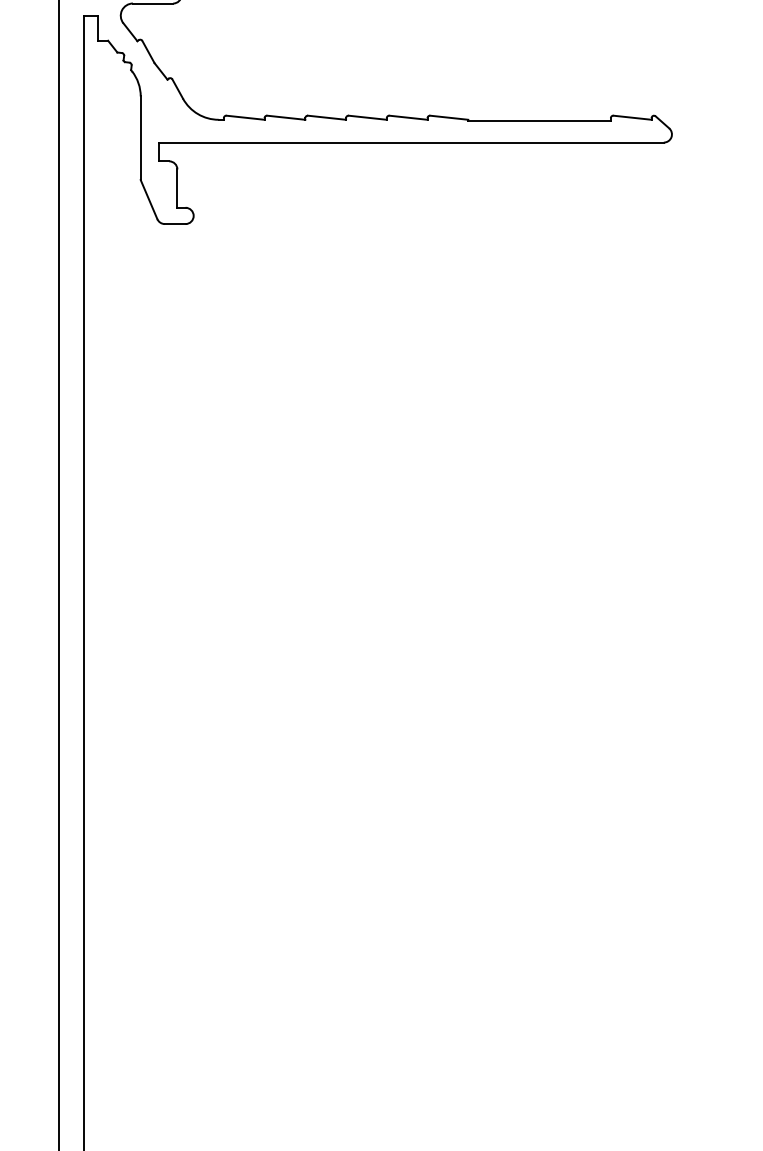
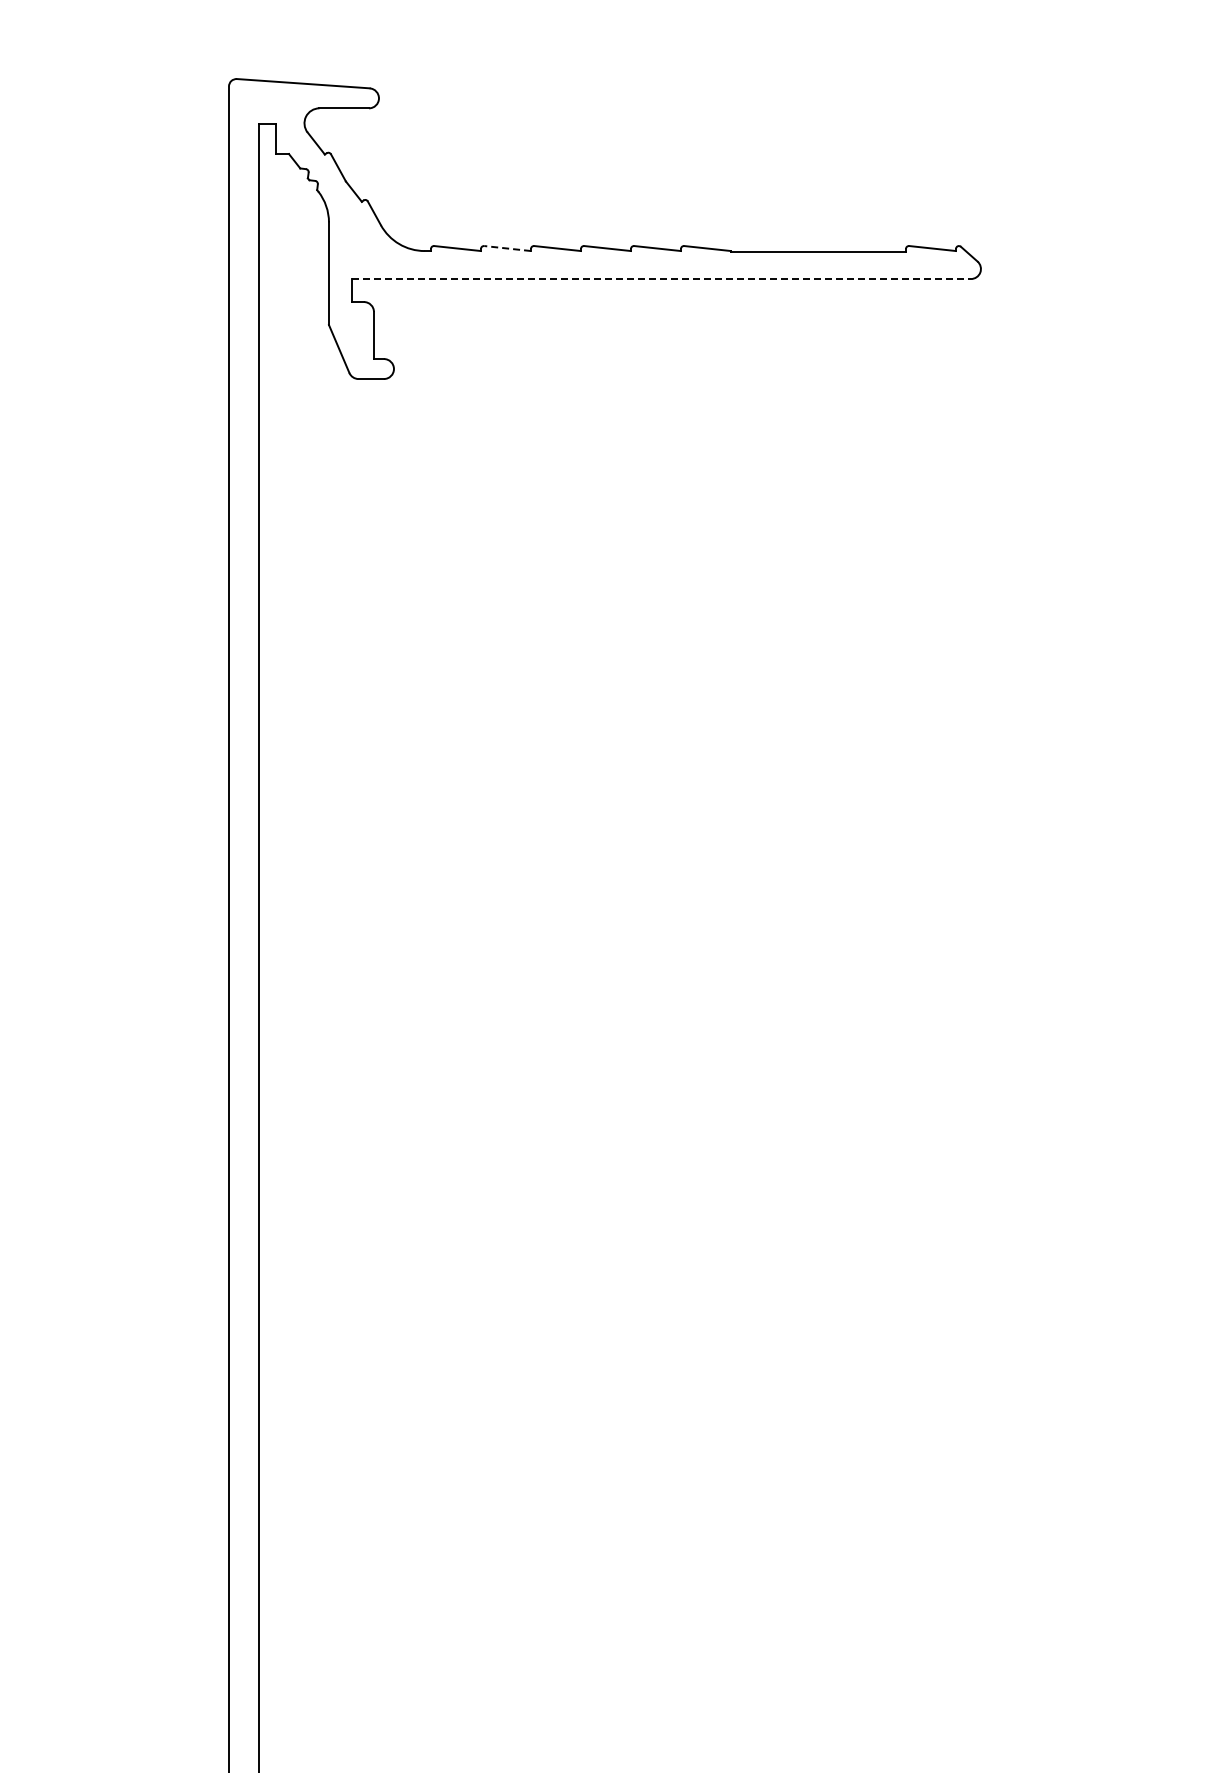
line: (286, 117) -> (507, 248), solid -> dashed
line: (411, 142) -> (661, 279), solid -> dashed

